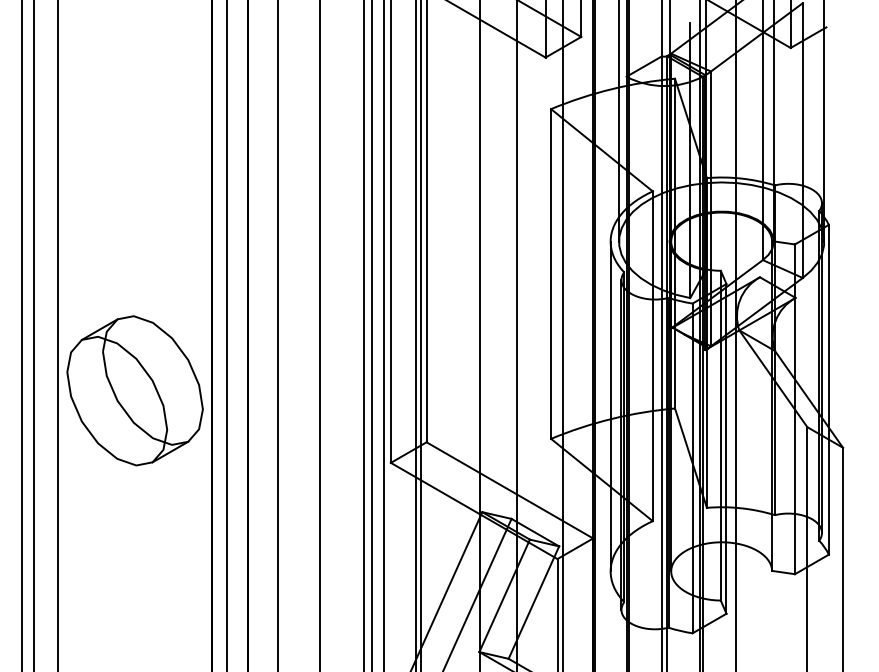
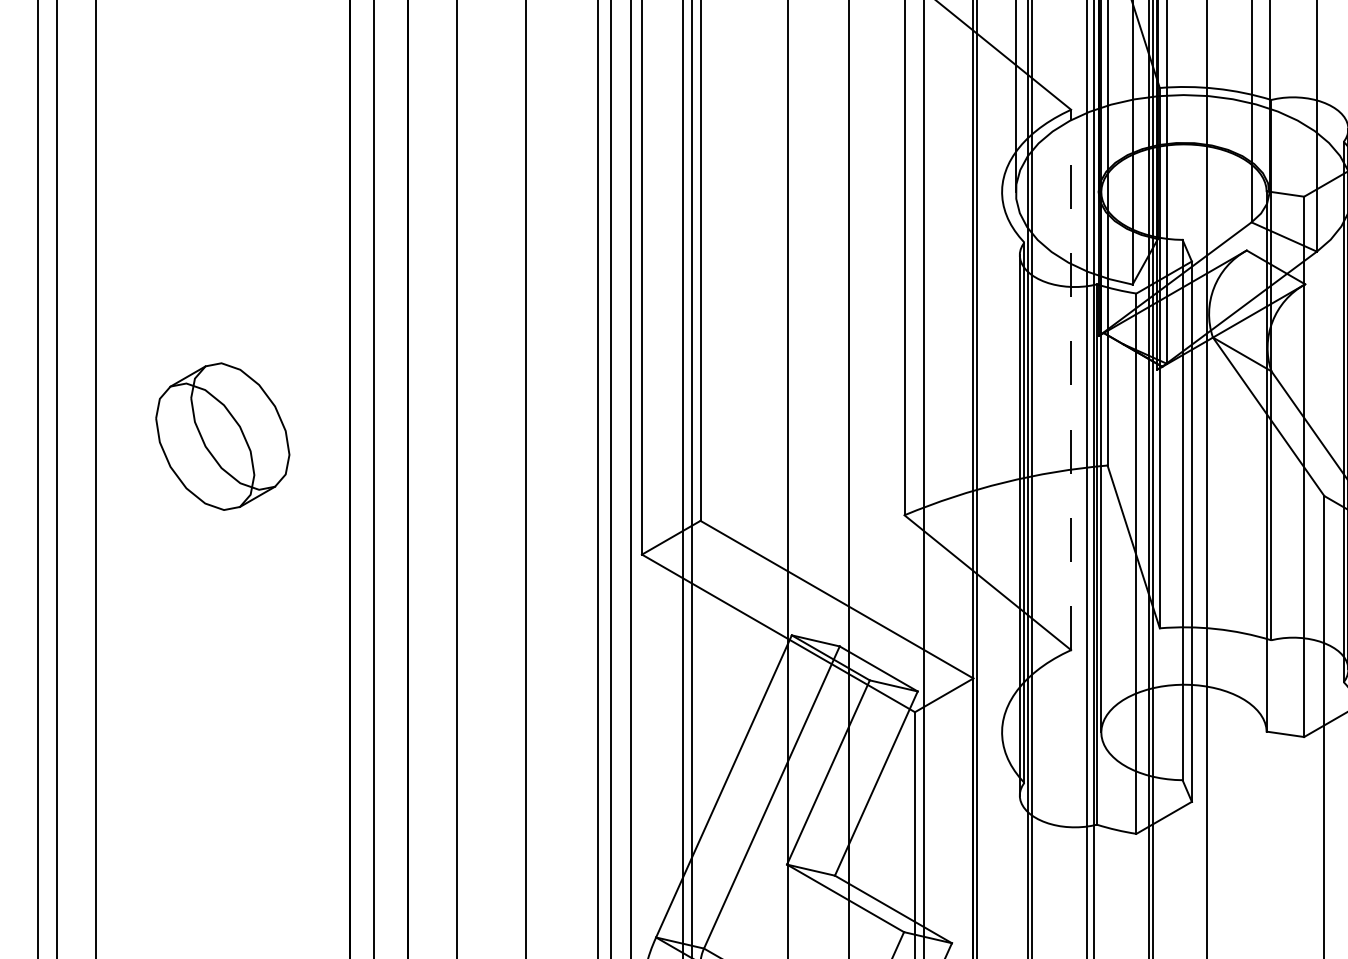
line: (652, 356) -> (1070, 380), solid -> dashed
part: (134, 390) -> (221, 436), size x0.6
line: (610, 406) -> (1001, 462), removed

